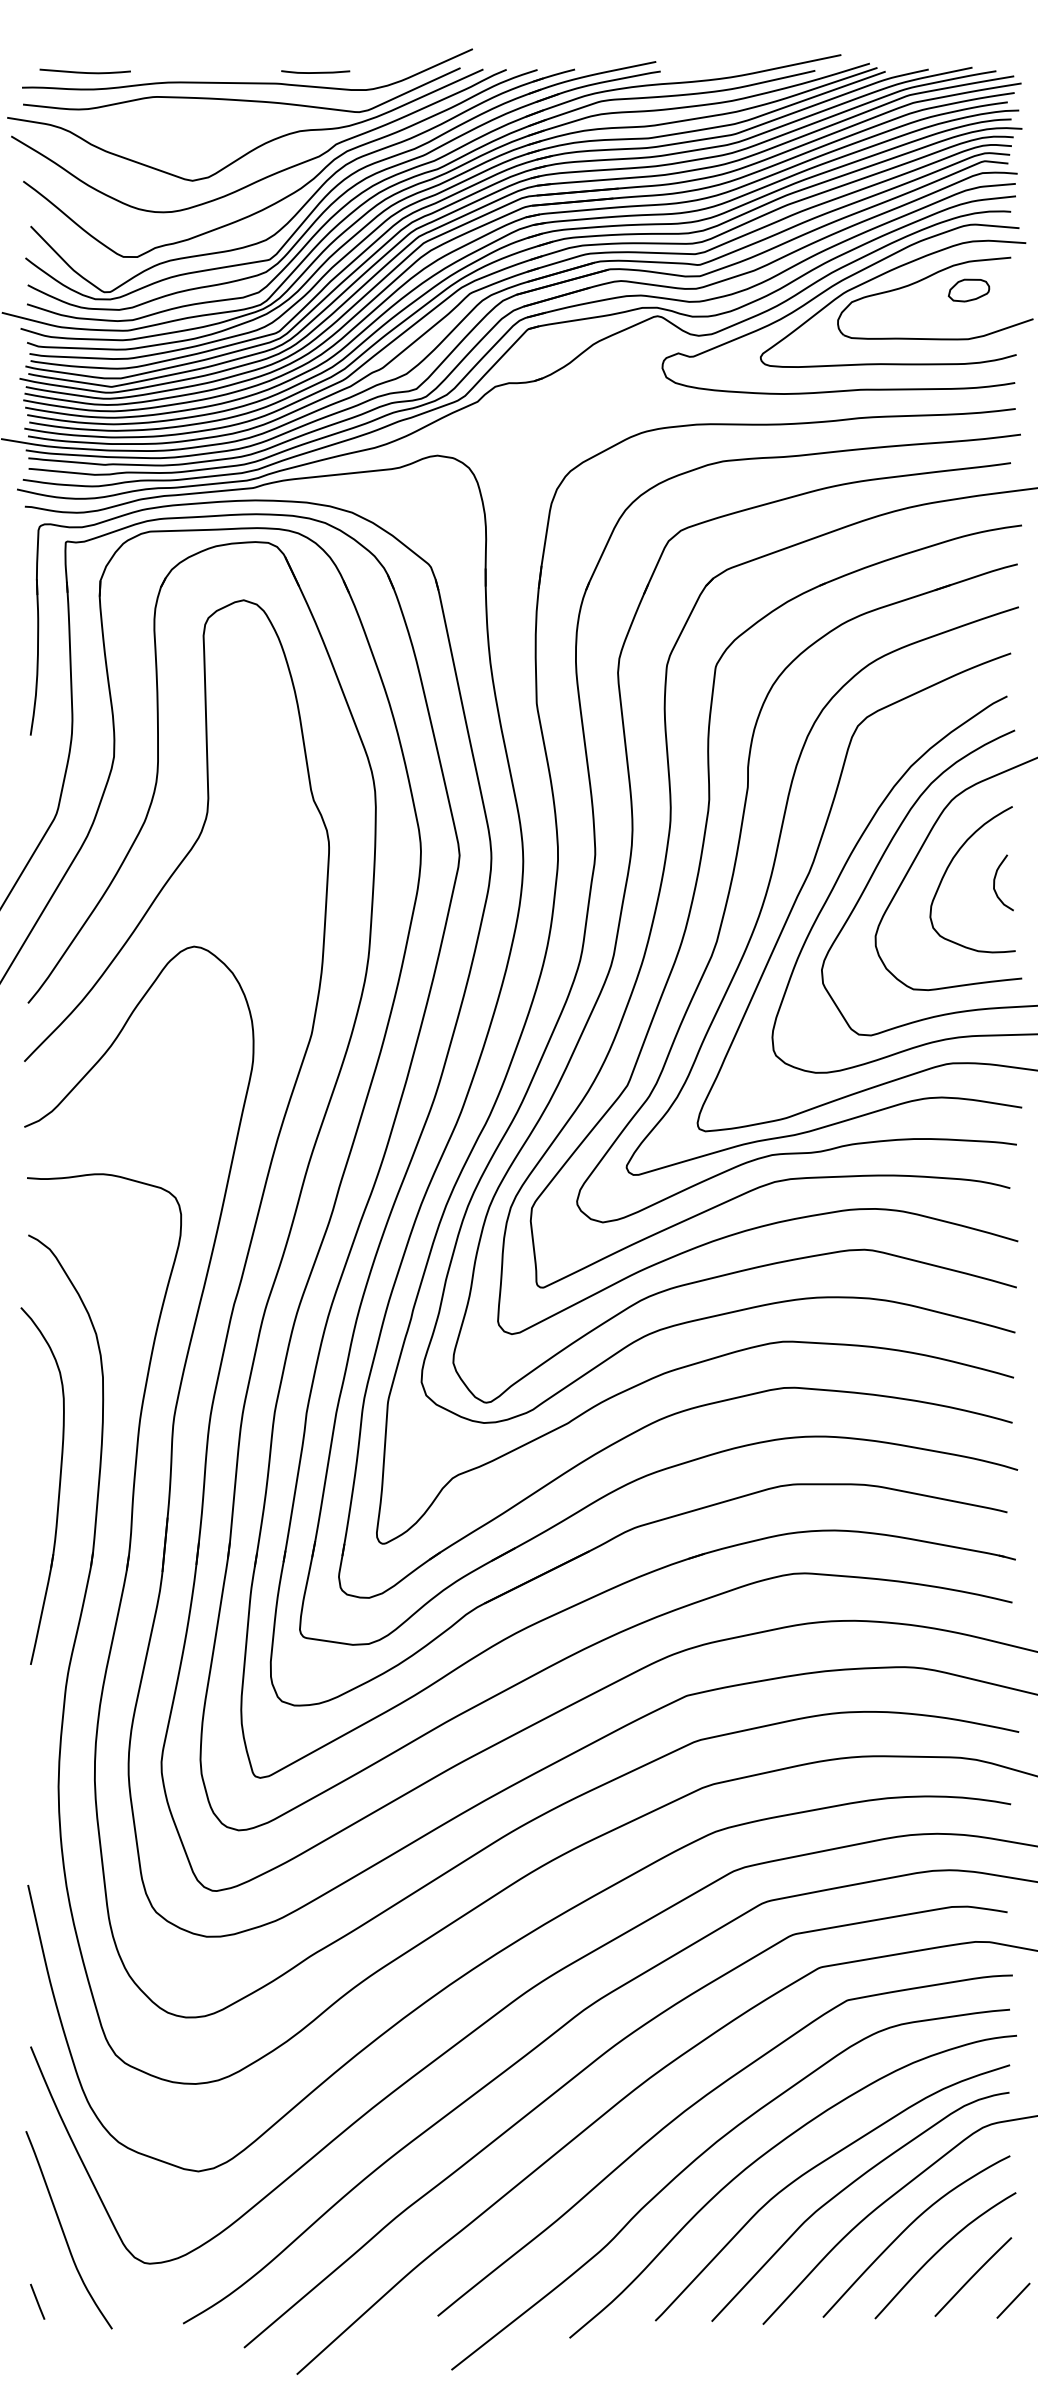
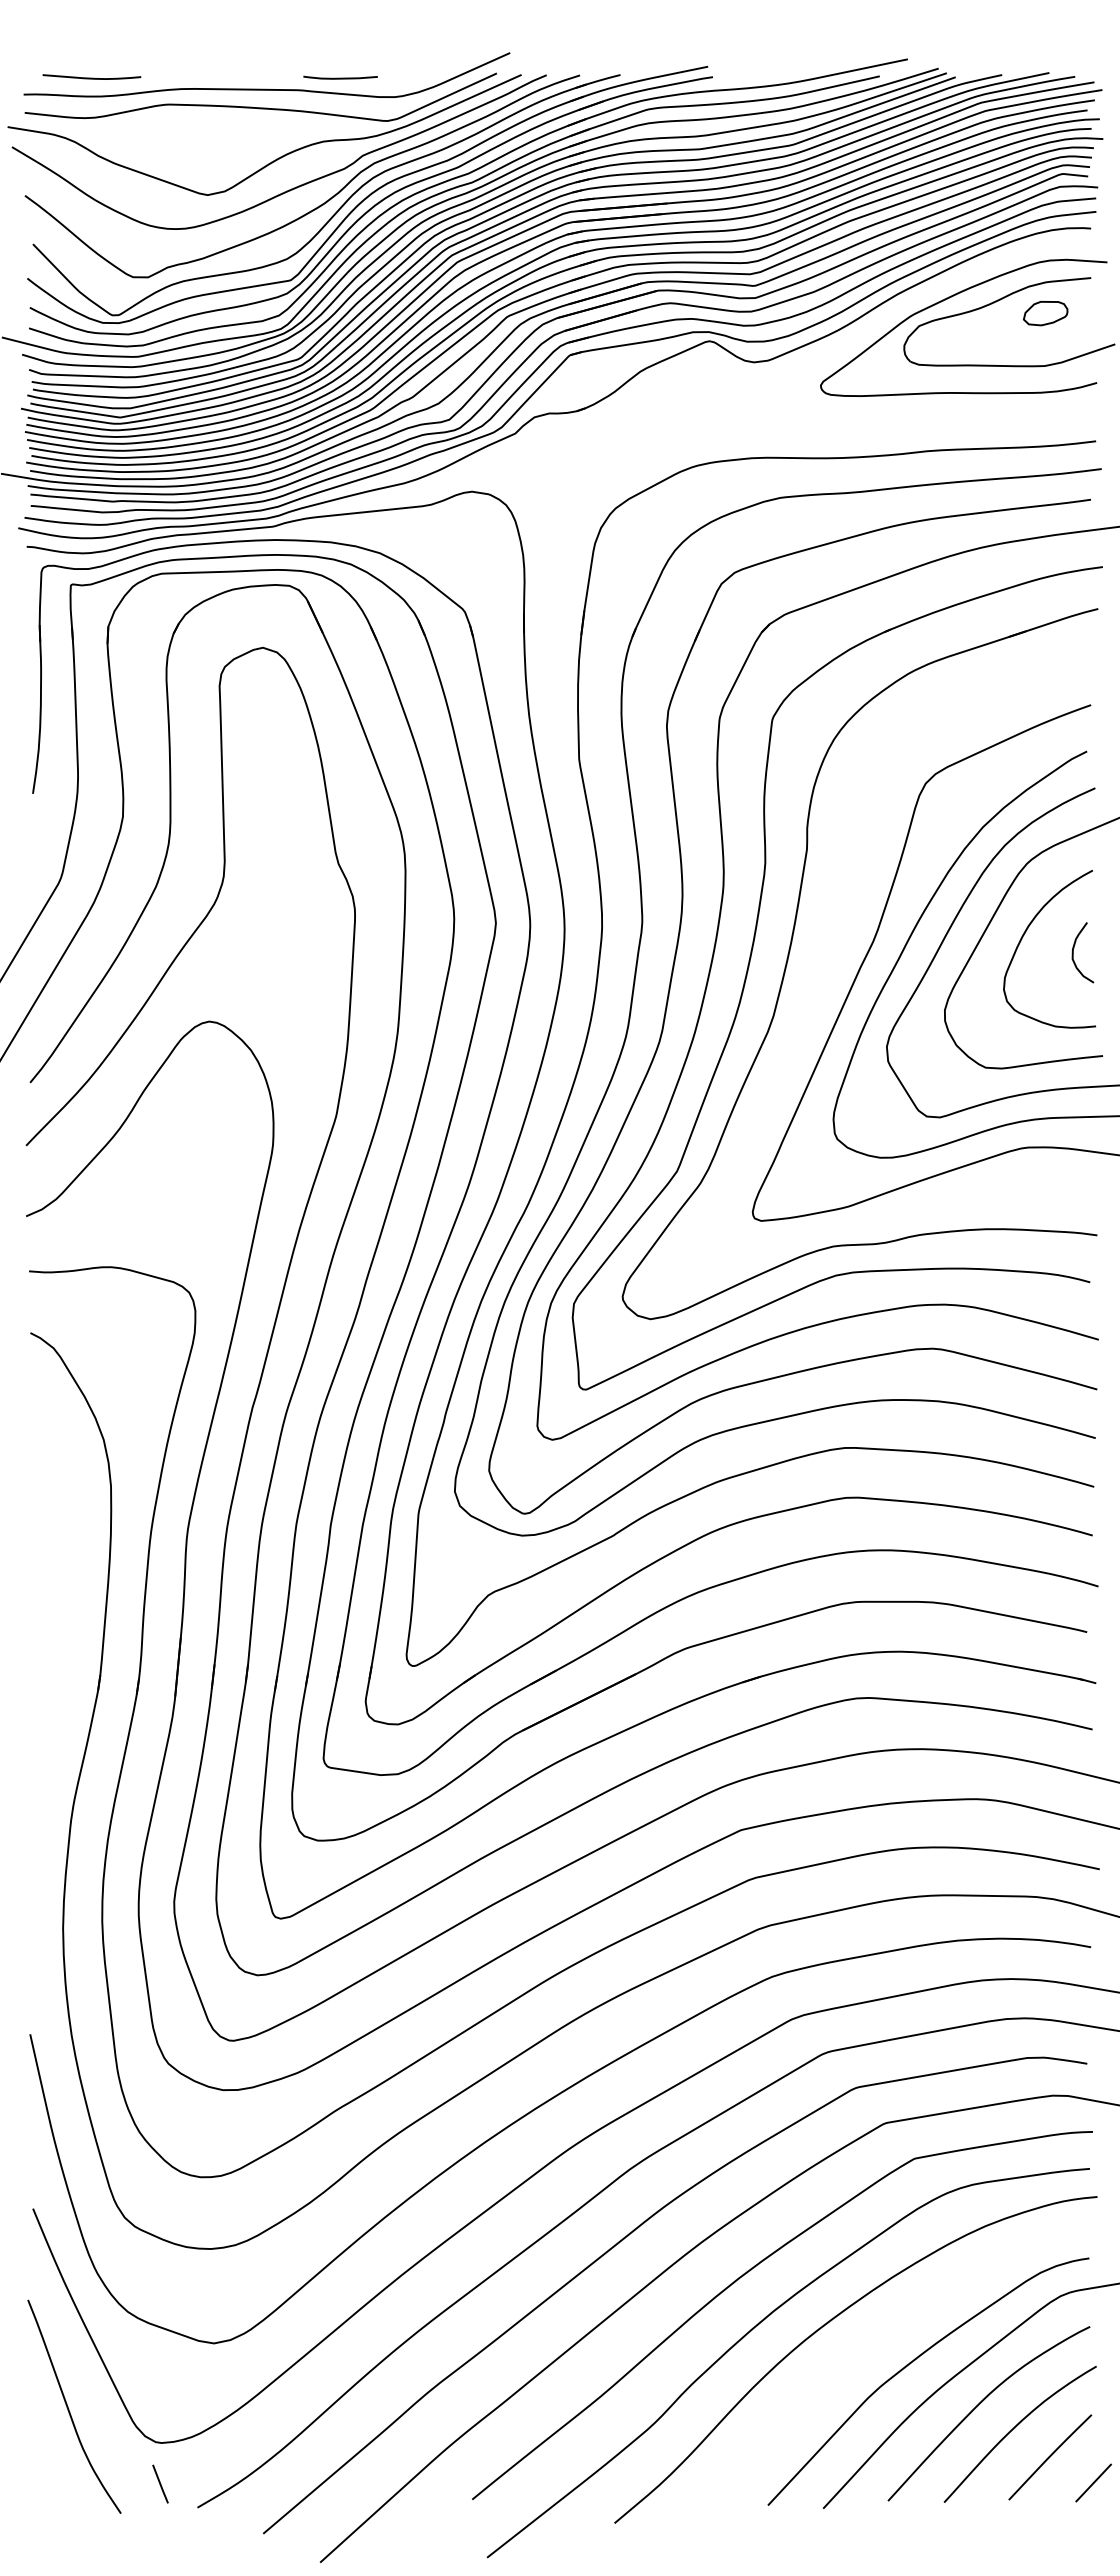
curve: (828, 290) -> (893, 313), removed
curve: (772, 876) -> (833, 945), removed
part: (58, 1485) -> (63, 1603), removed
curve: (818, 2165) -> (883, 2337), removed
line: (37, 2301) -> (160, 2483), moved

